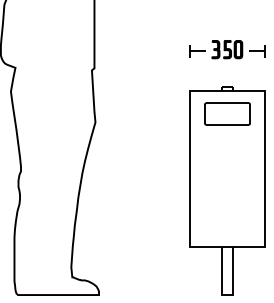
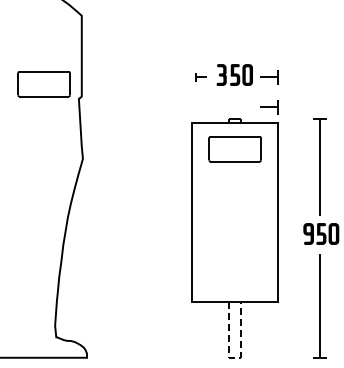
part: (197, 51) -> (200, 77), size x0.6
part: (61, 57) -> (43, 84), added
part: (257, 77) -> (269, 107), added
line: (227, 294) -> (235, 357), solid -> dashed

